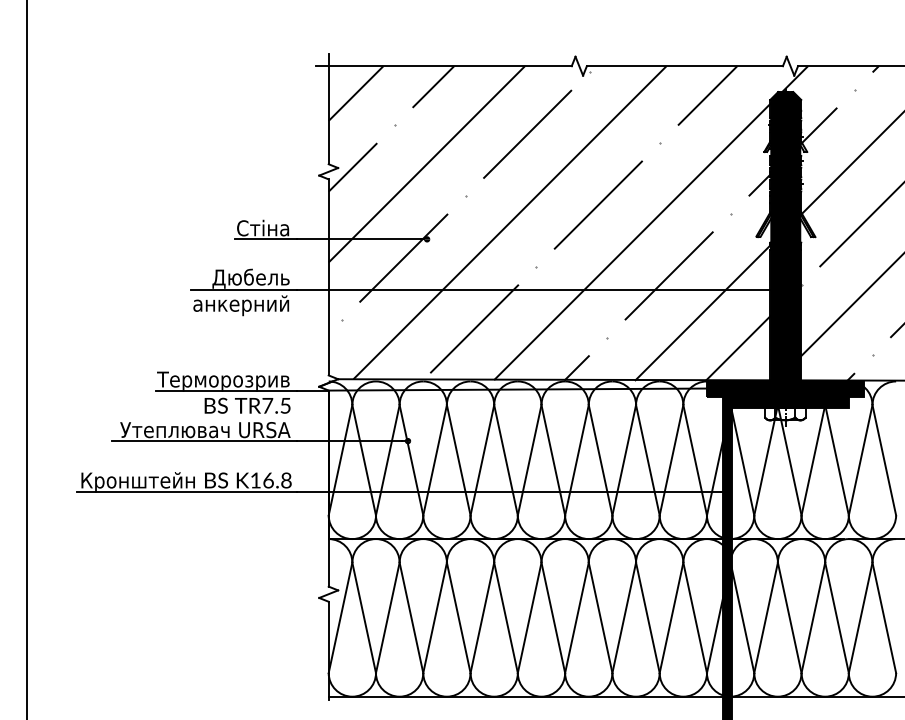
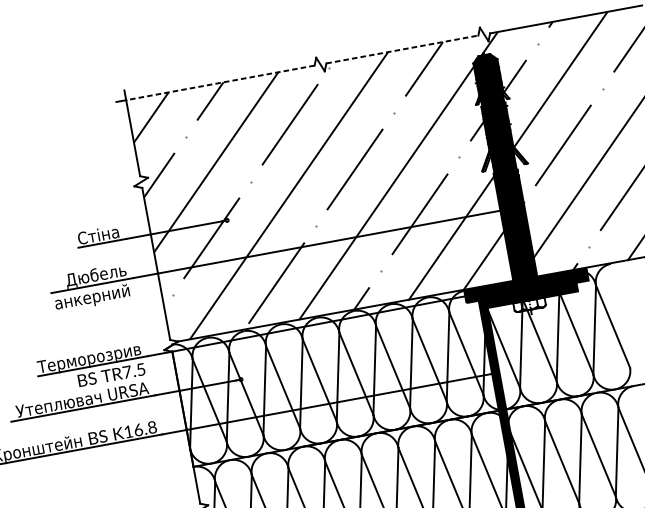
line: (450, 66) -> (220, 83), solid -> dashed
line: (685, 66) -> (402, 49), solid -> dashed

